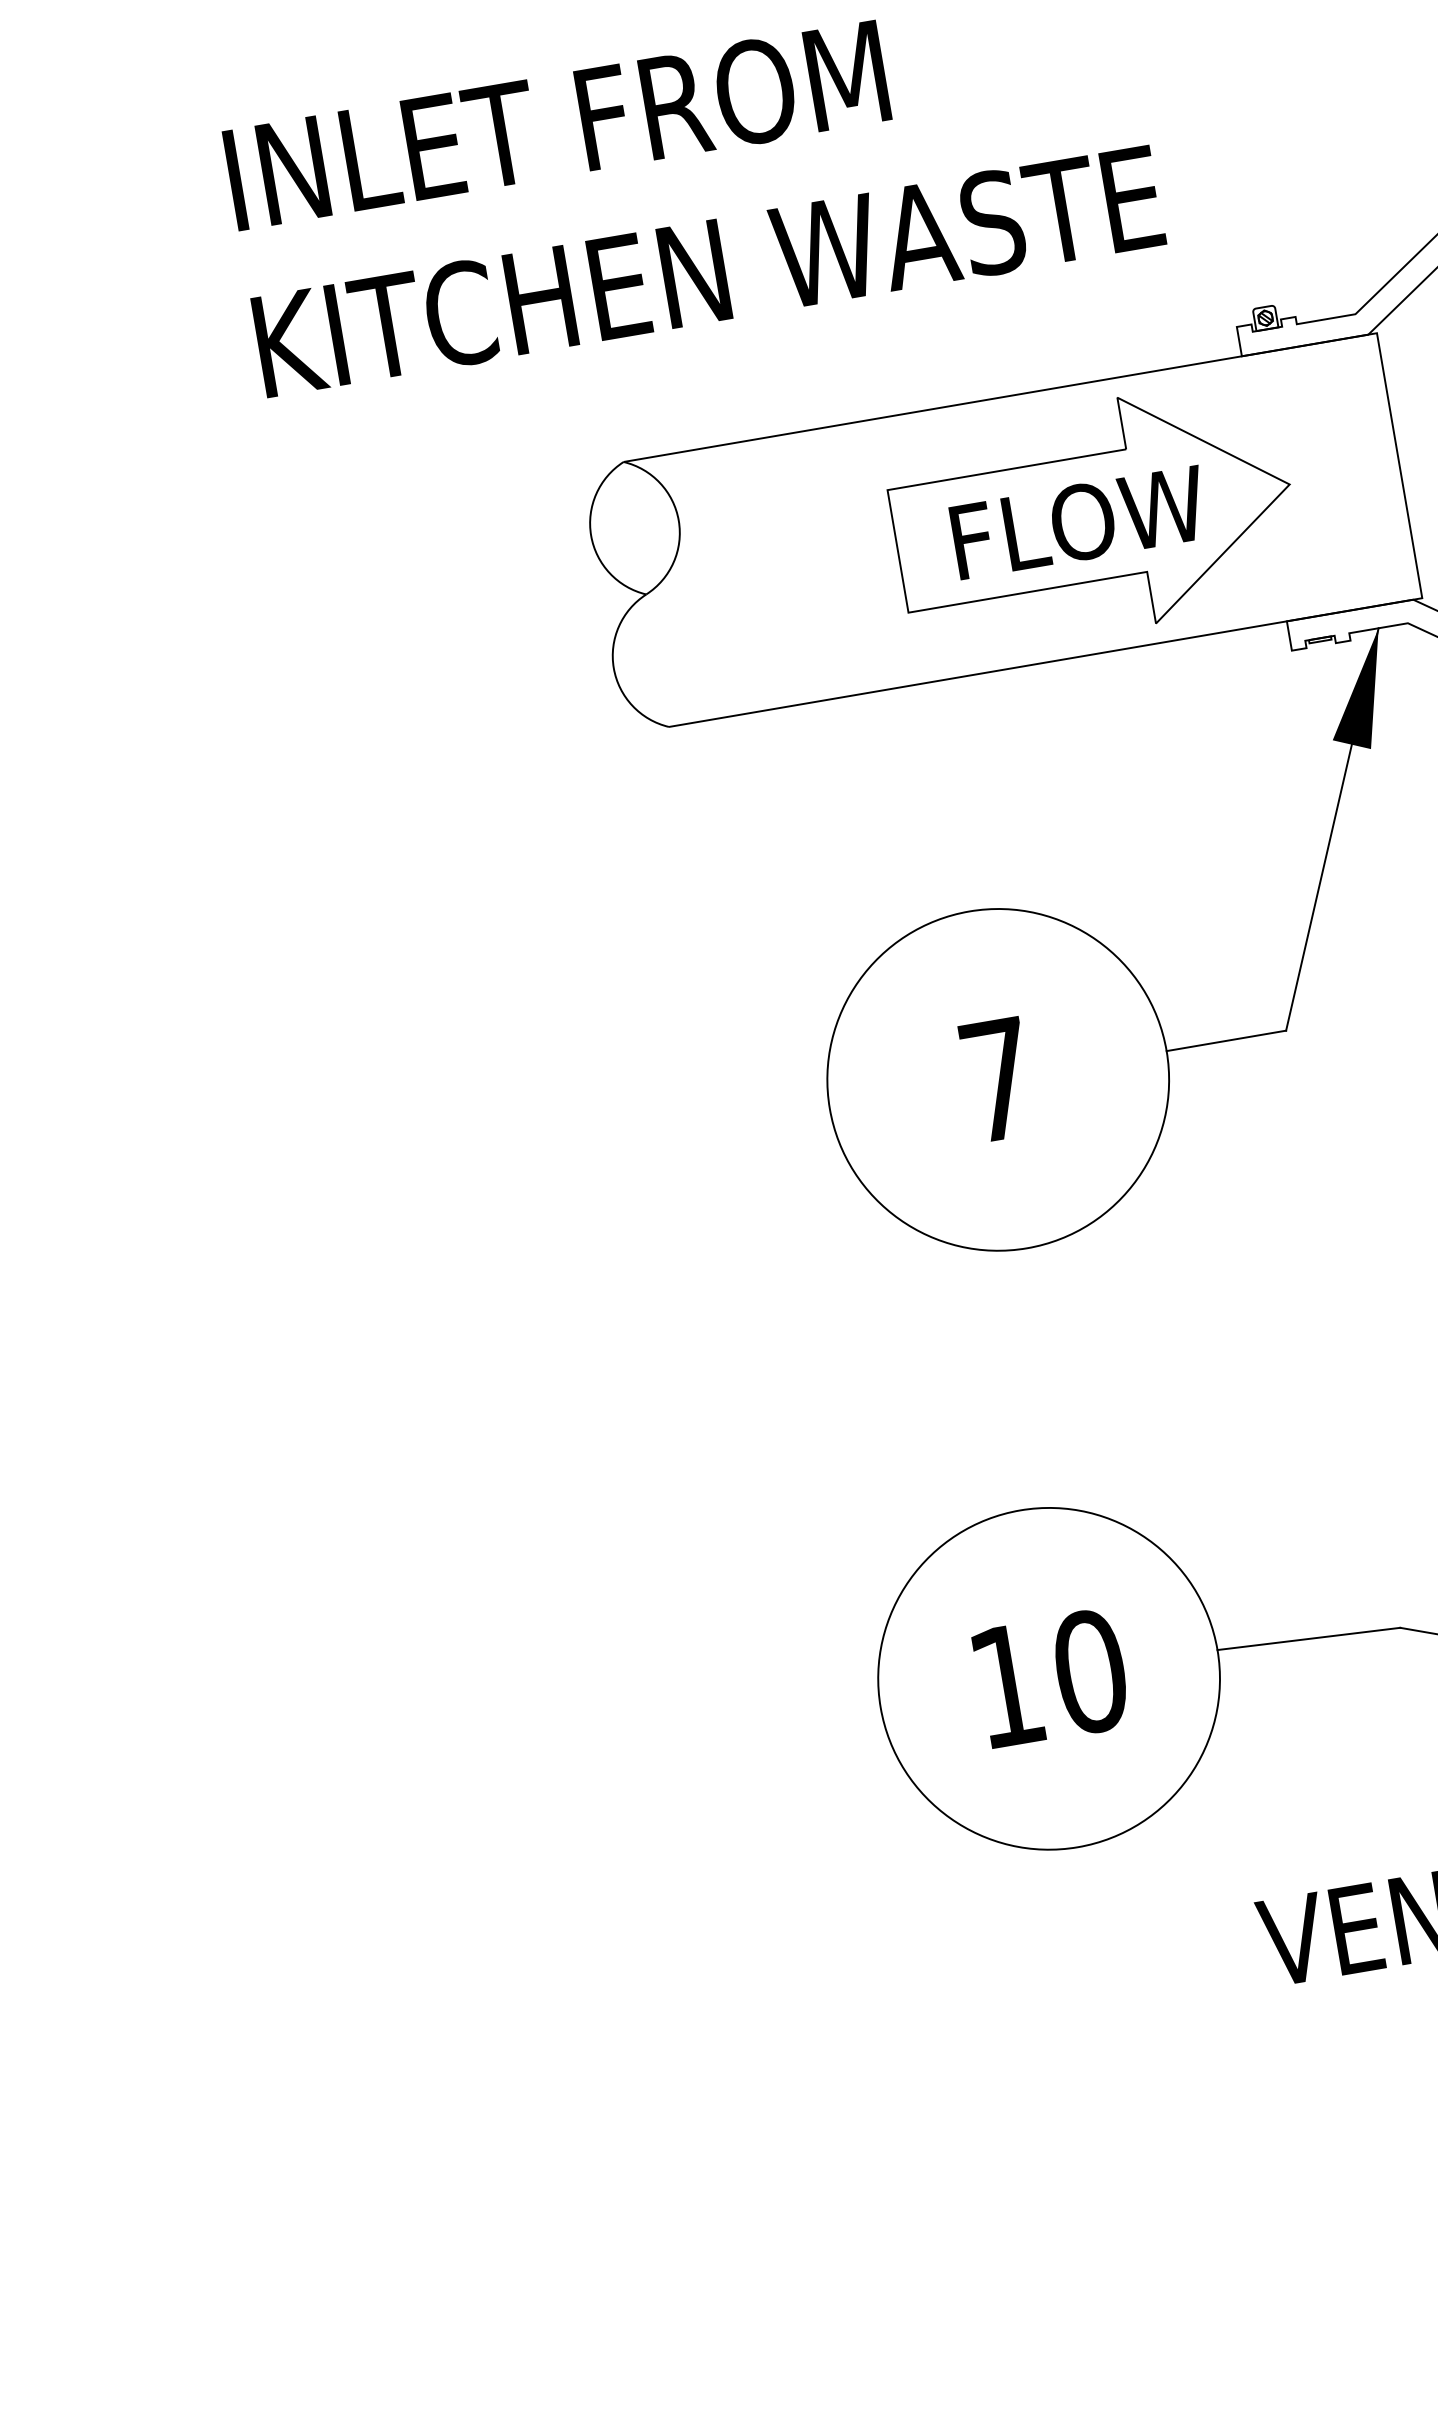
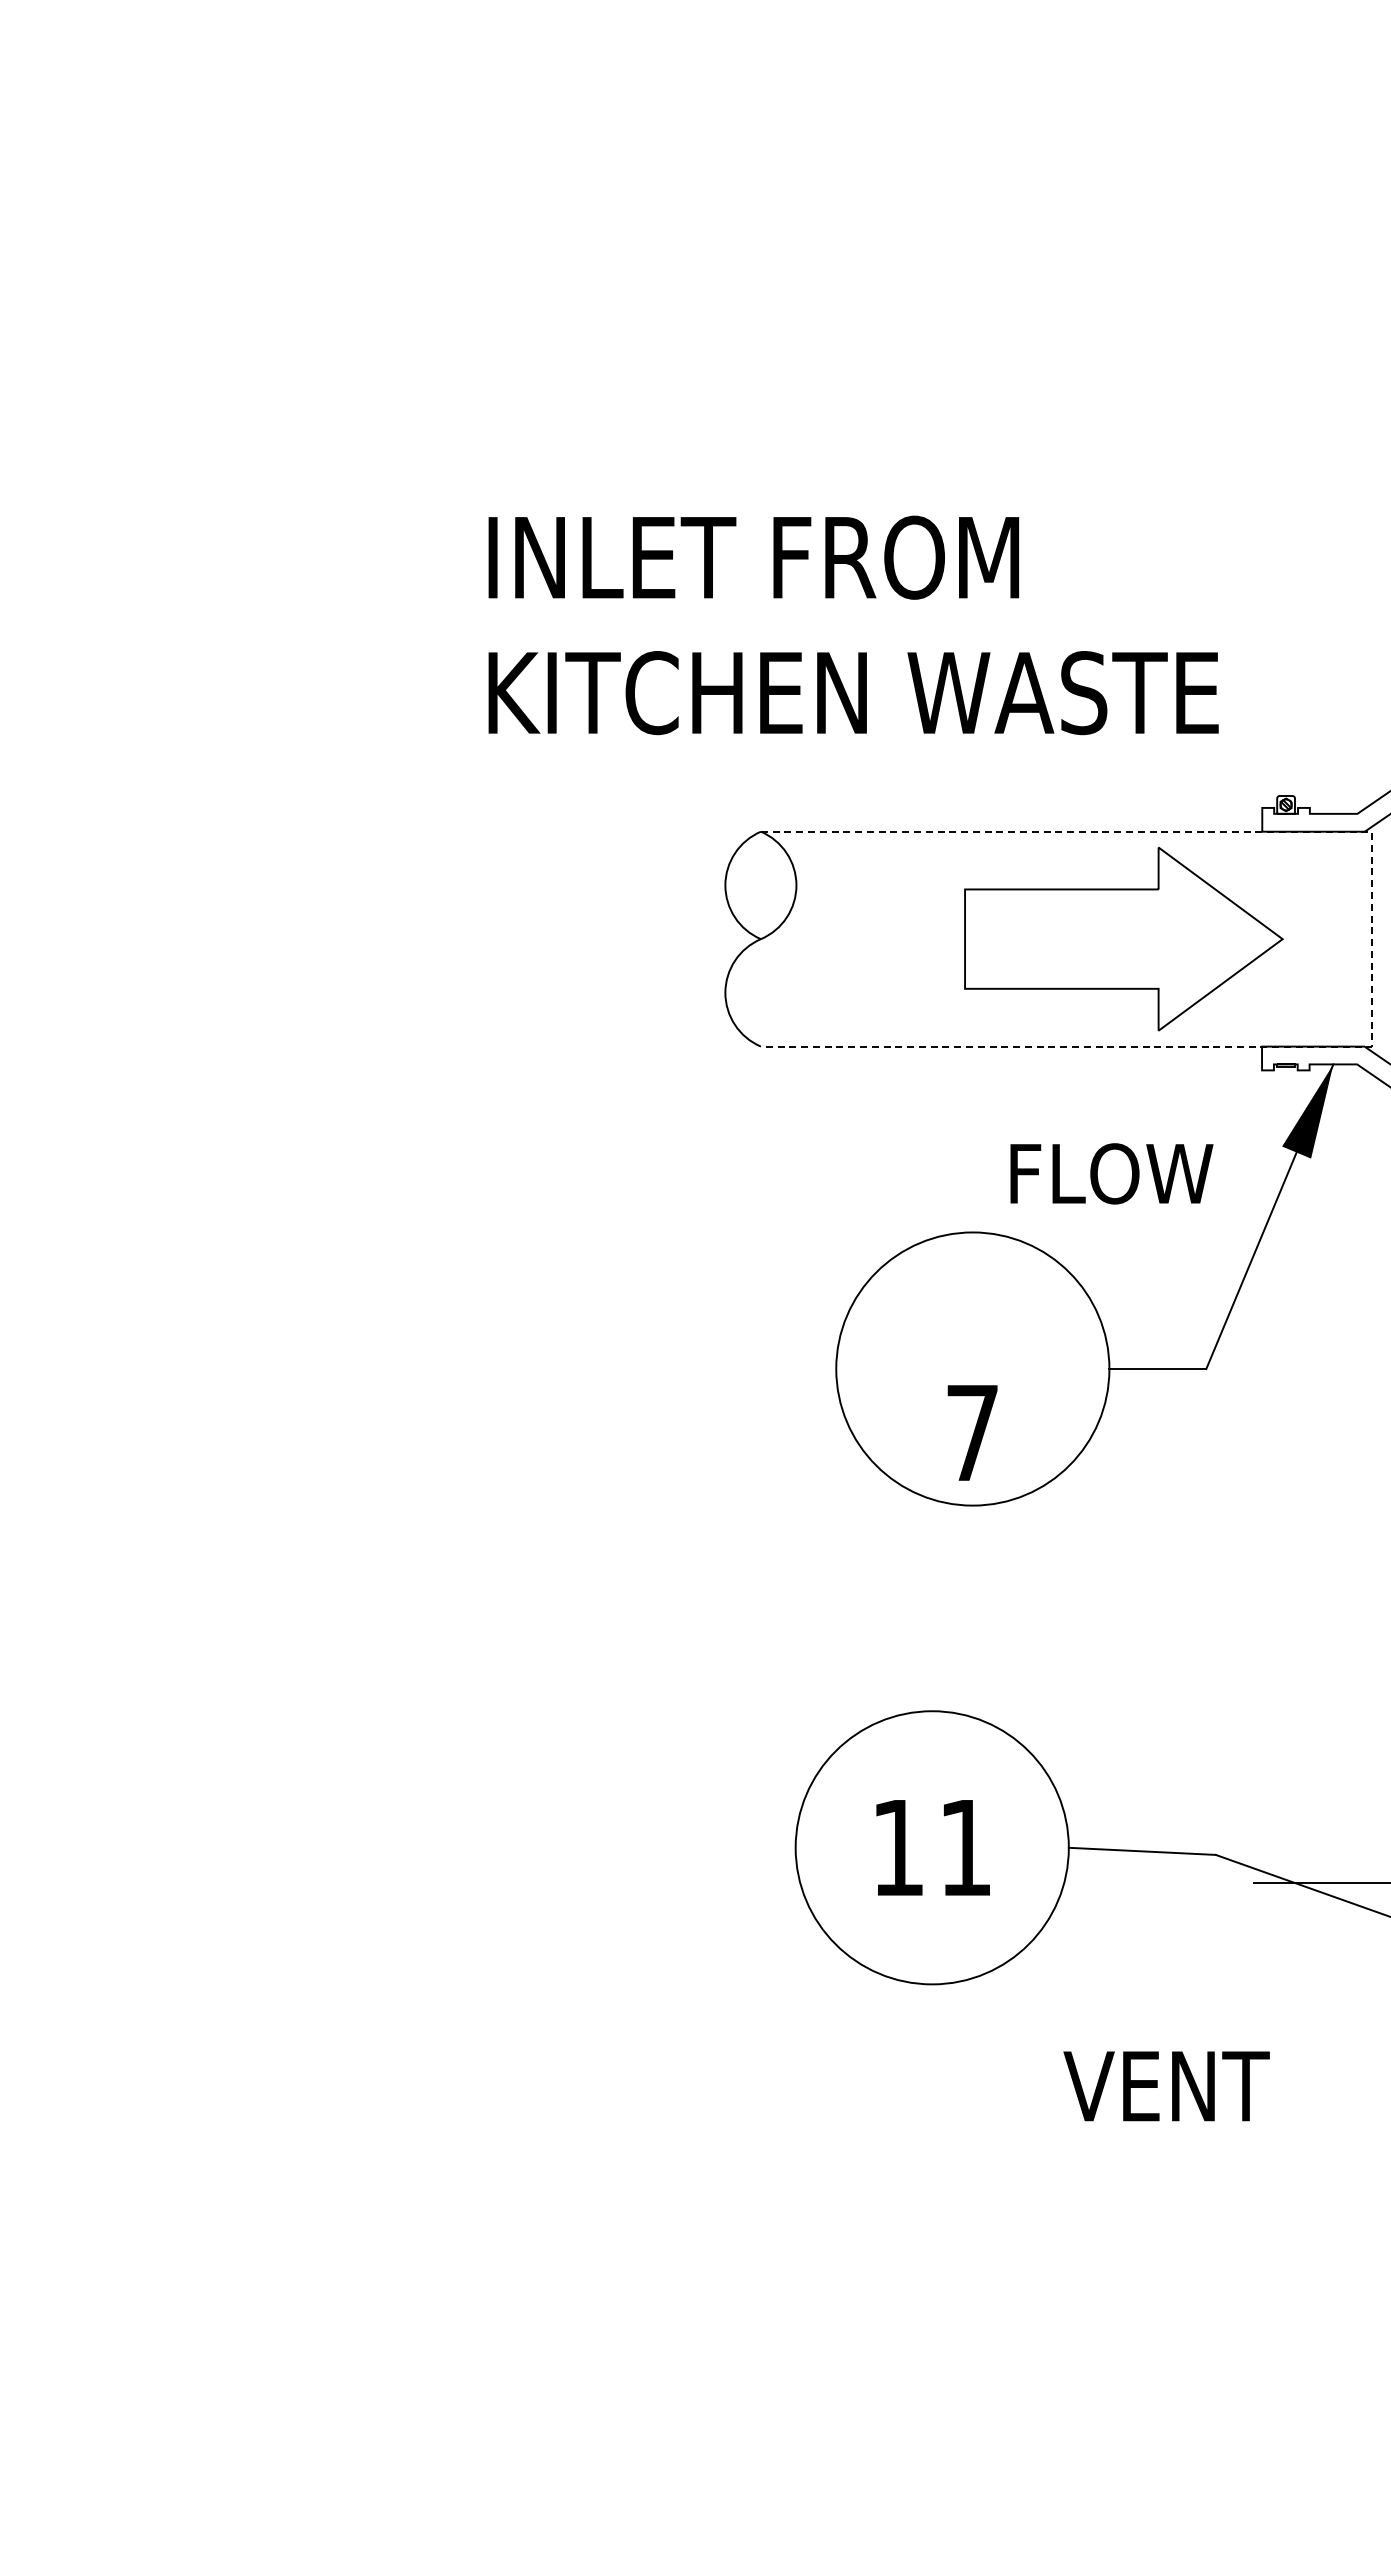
line: (1399, 466) -> (1371, 939), solid -> dashed
text: (1078, 522) -> (1111, 1173), moved
text: (997, 1079) -> (972, 1432), moved
text: (1090, 1671) -> (965, 1847), 10 -> 11

